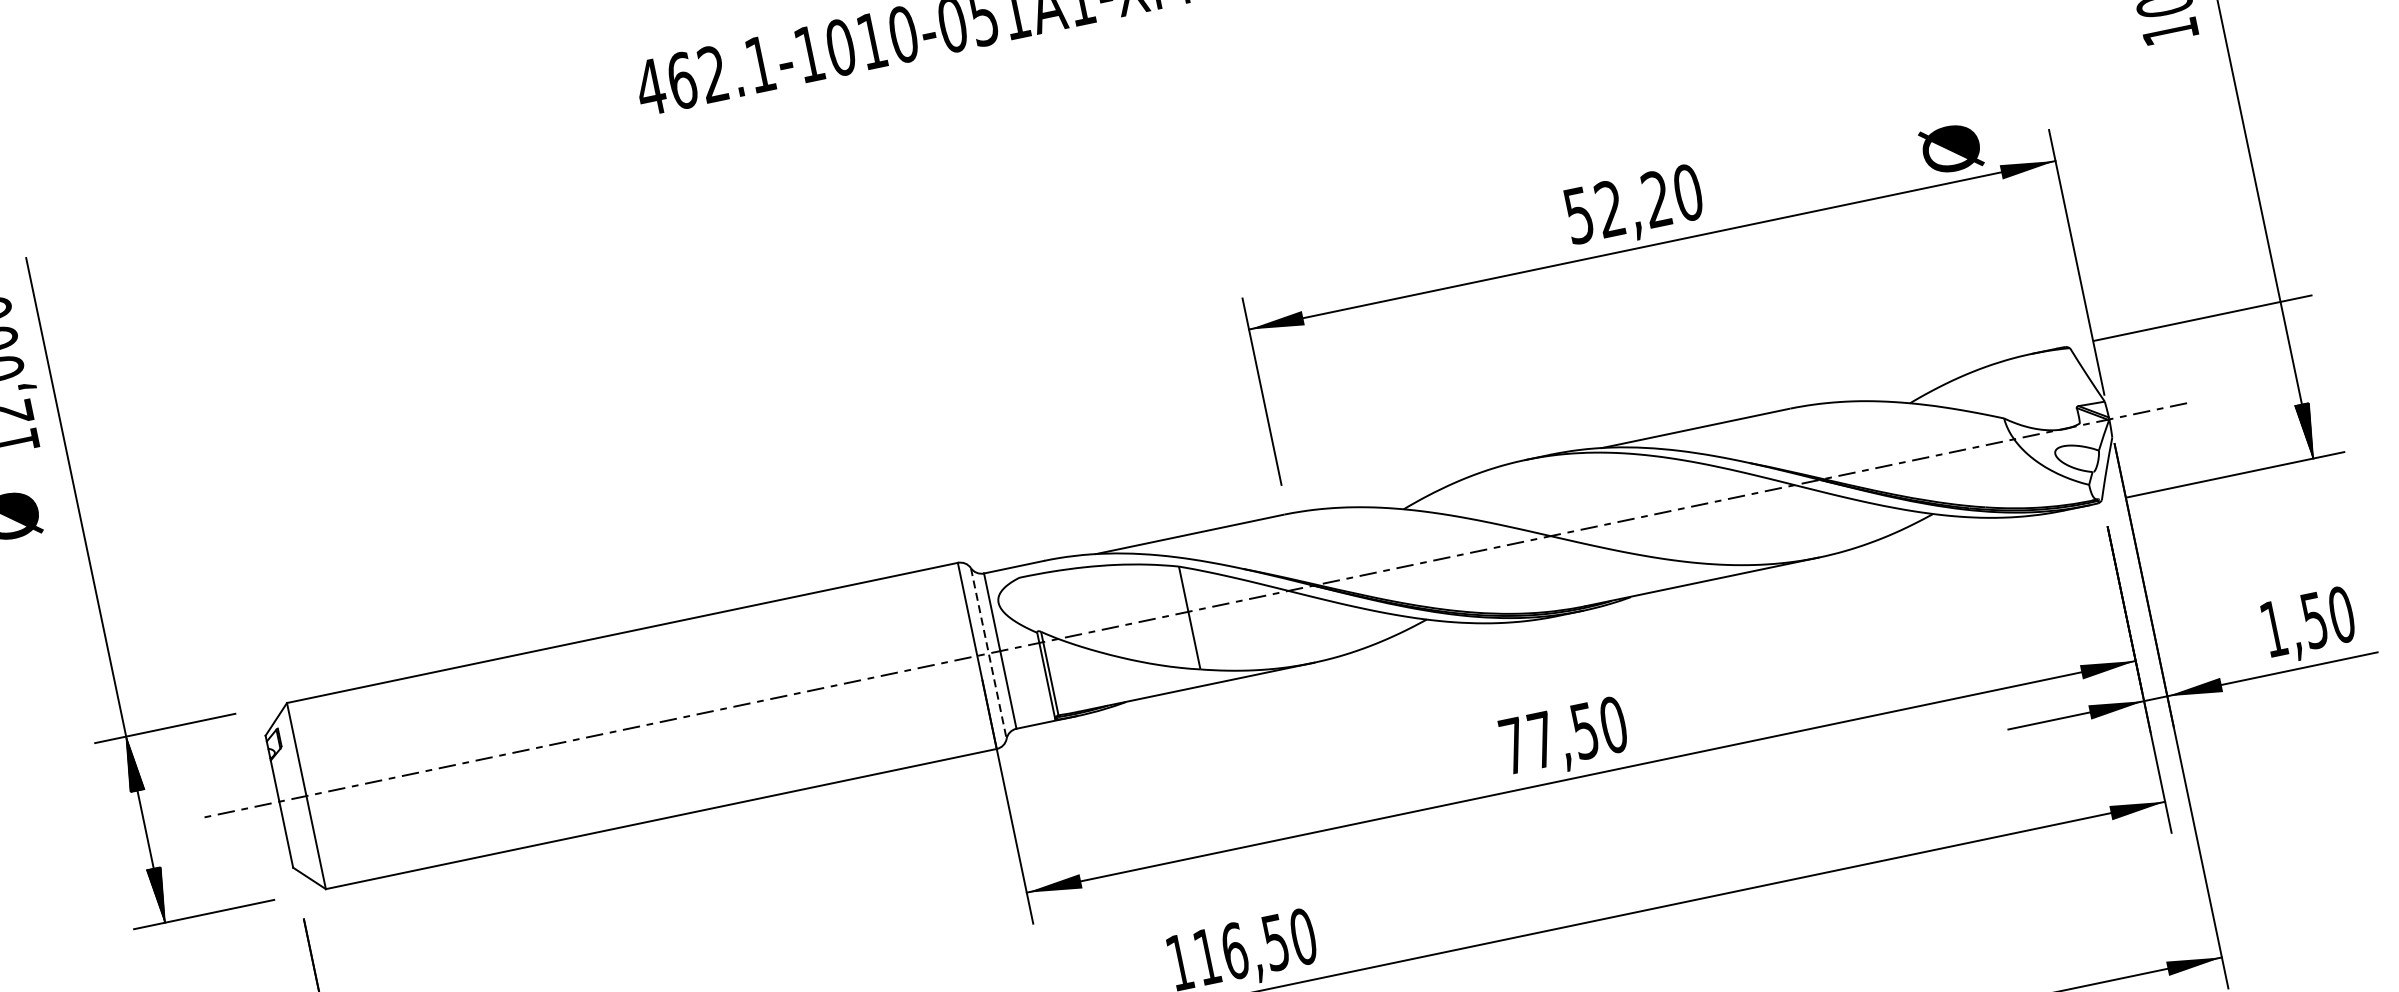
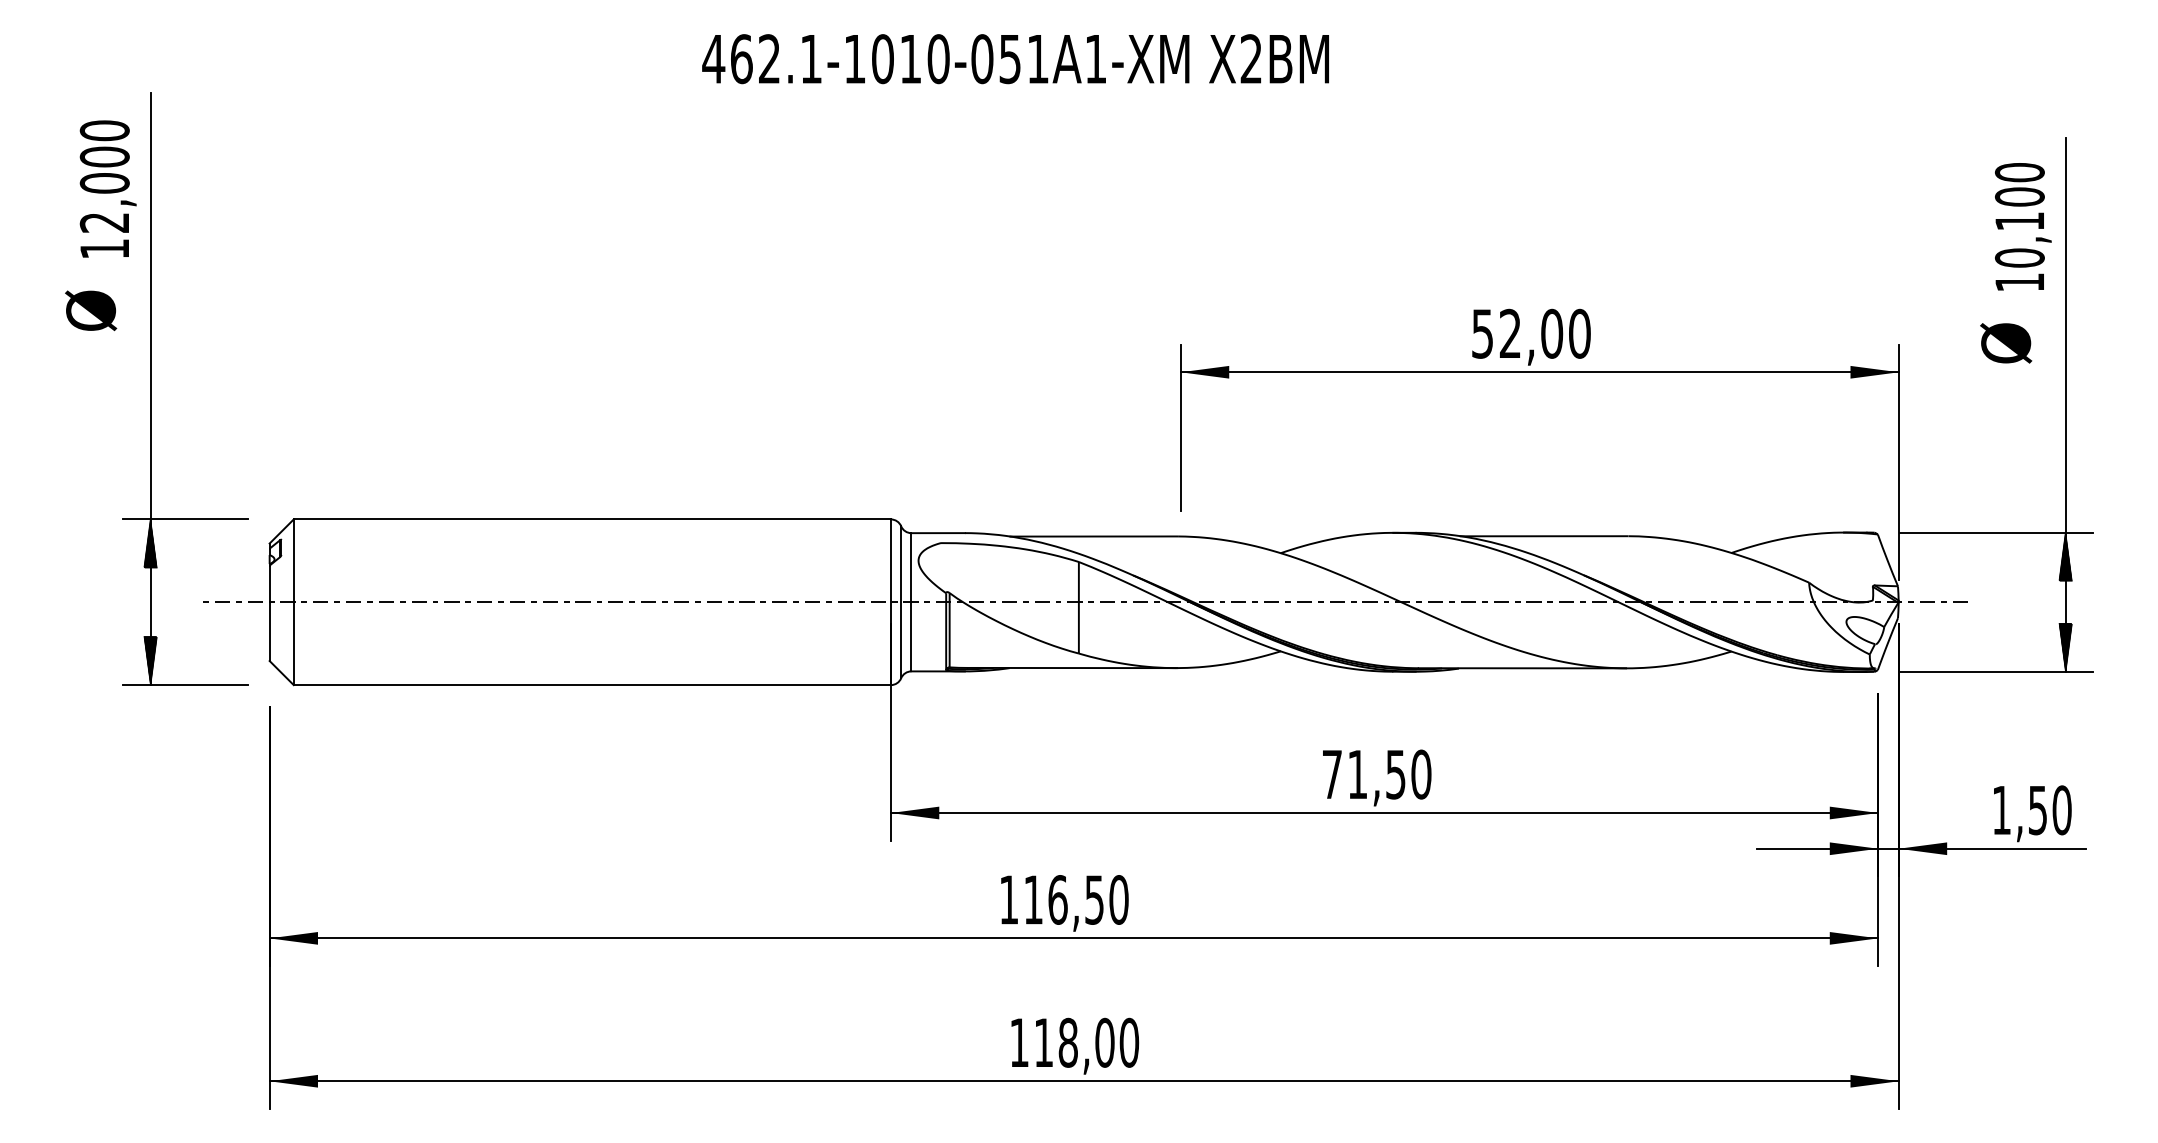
text: (1951, 148) -> (2006, 343), moved
text: (1657, 198) -> (1552, 333), 52,20 -> 52,00
hatch: (2285, 328) -> (2065, 556), added
line: (989, 653) -> (901, 602), dashed -> solid
text: (1541, 739) -> (1357, 774), 77,50 -> 71,50

